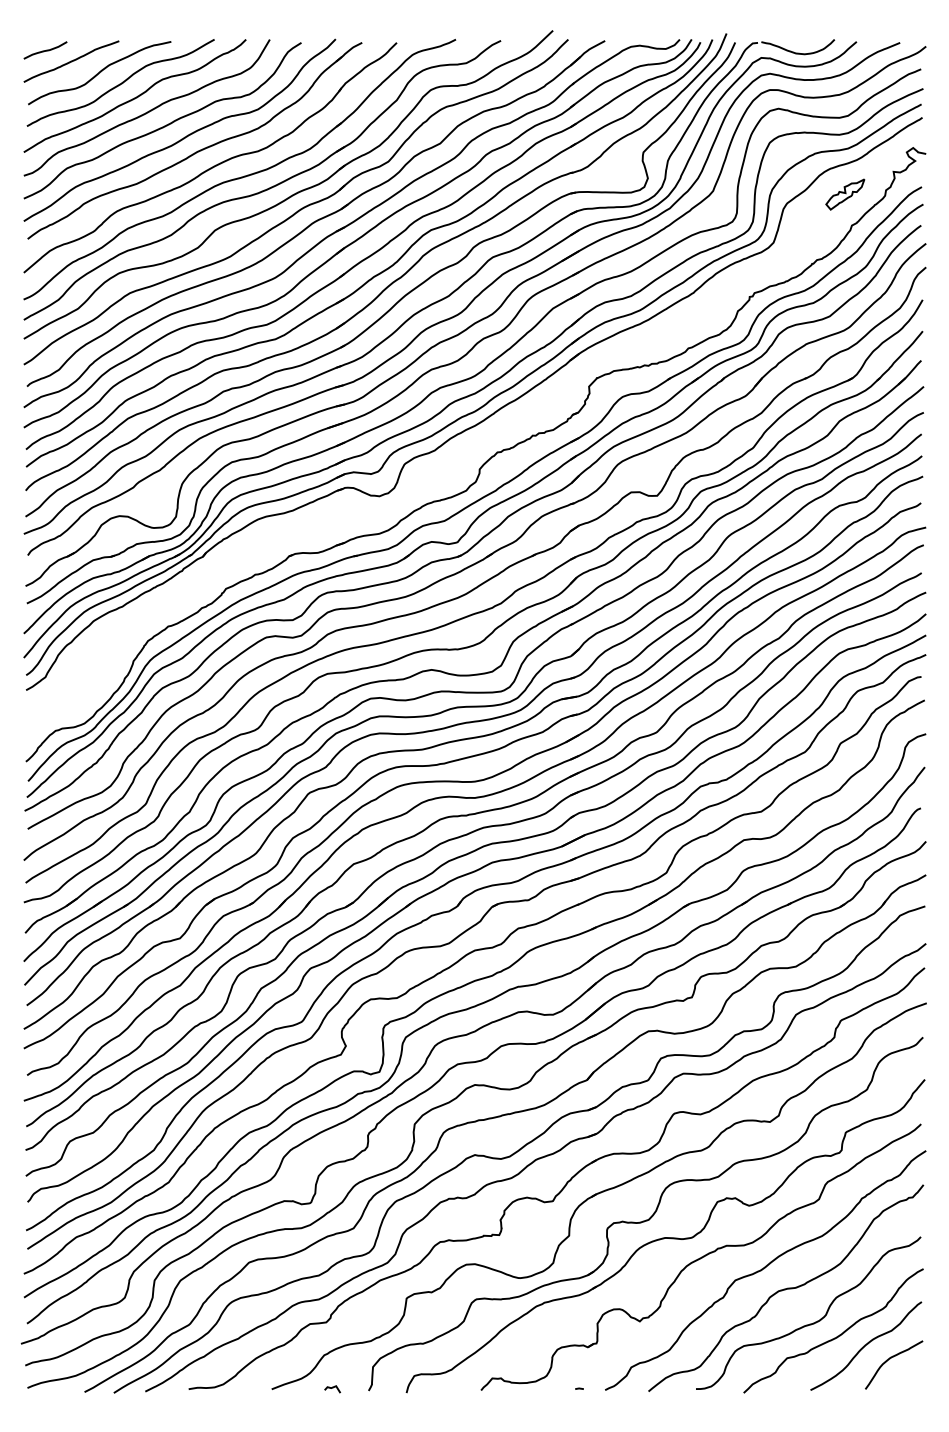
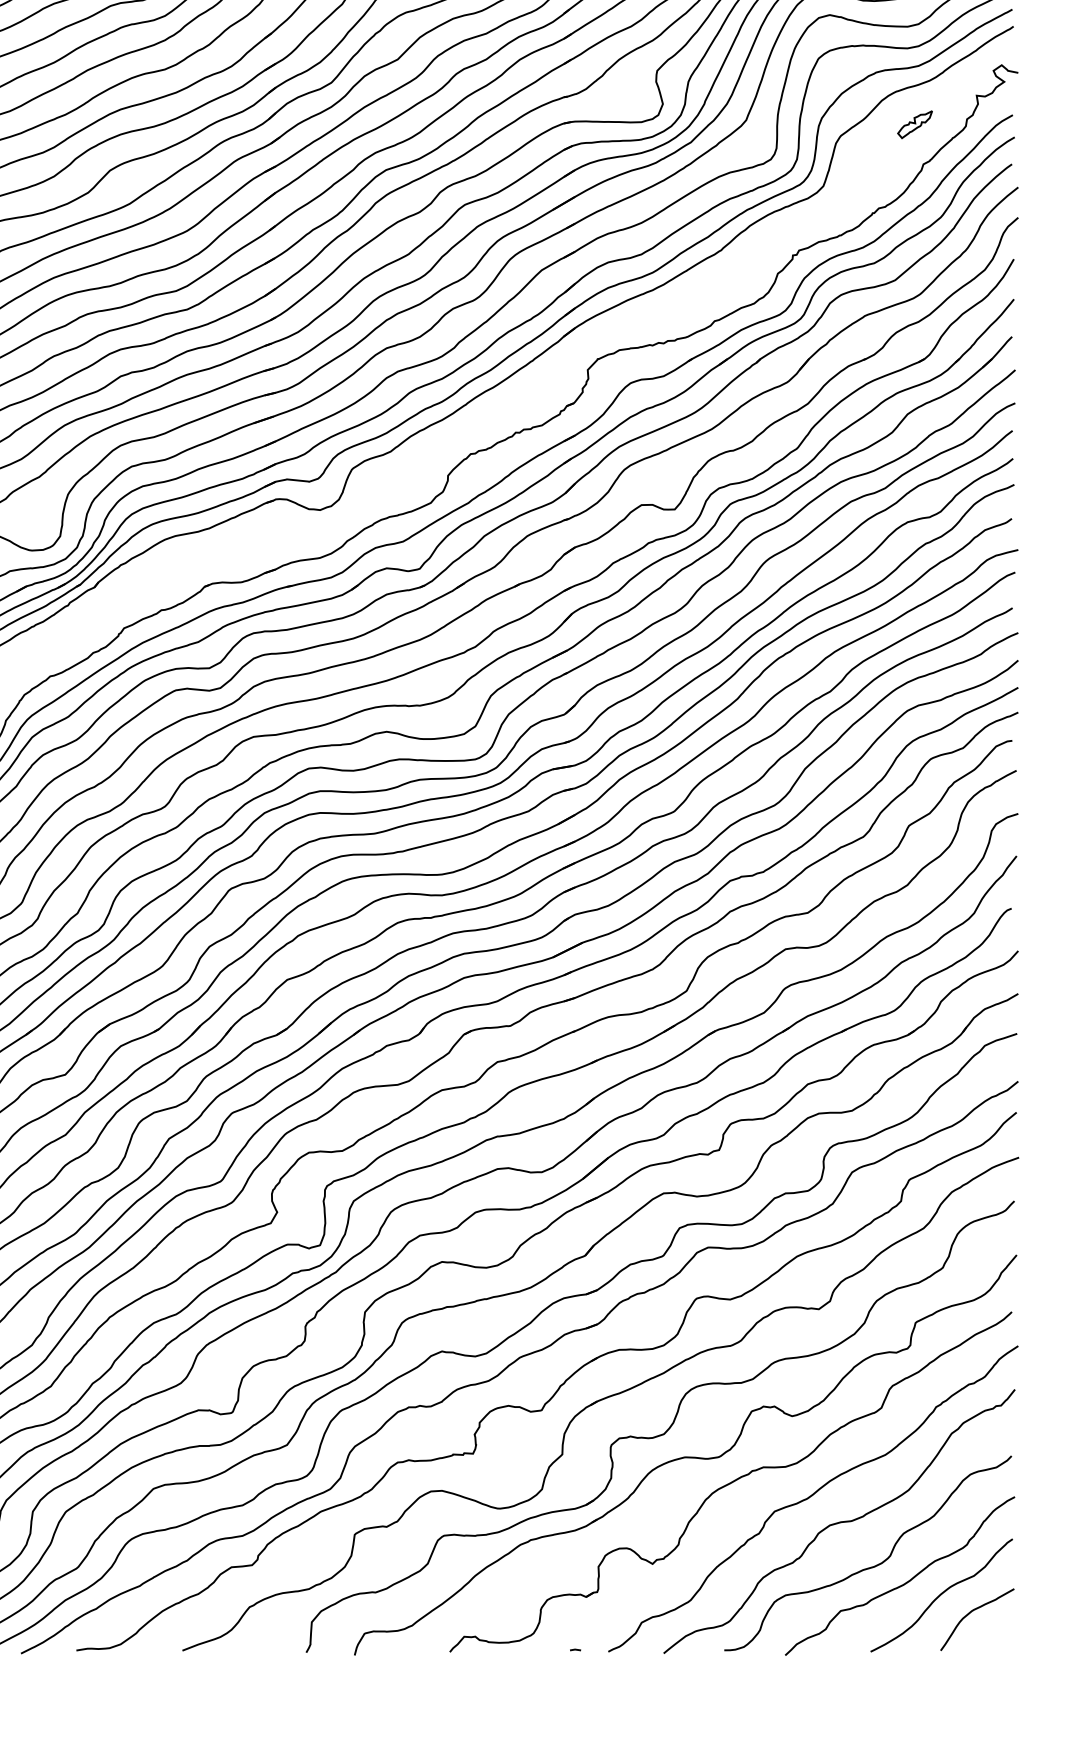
part: (845, 194) -> (915, 124), size x0.7
line: (332, 1388) -> (260, 1649), removed

